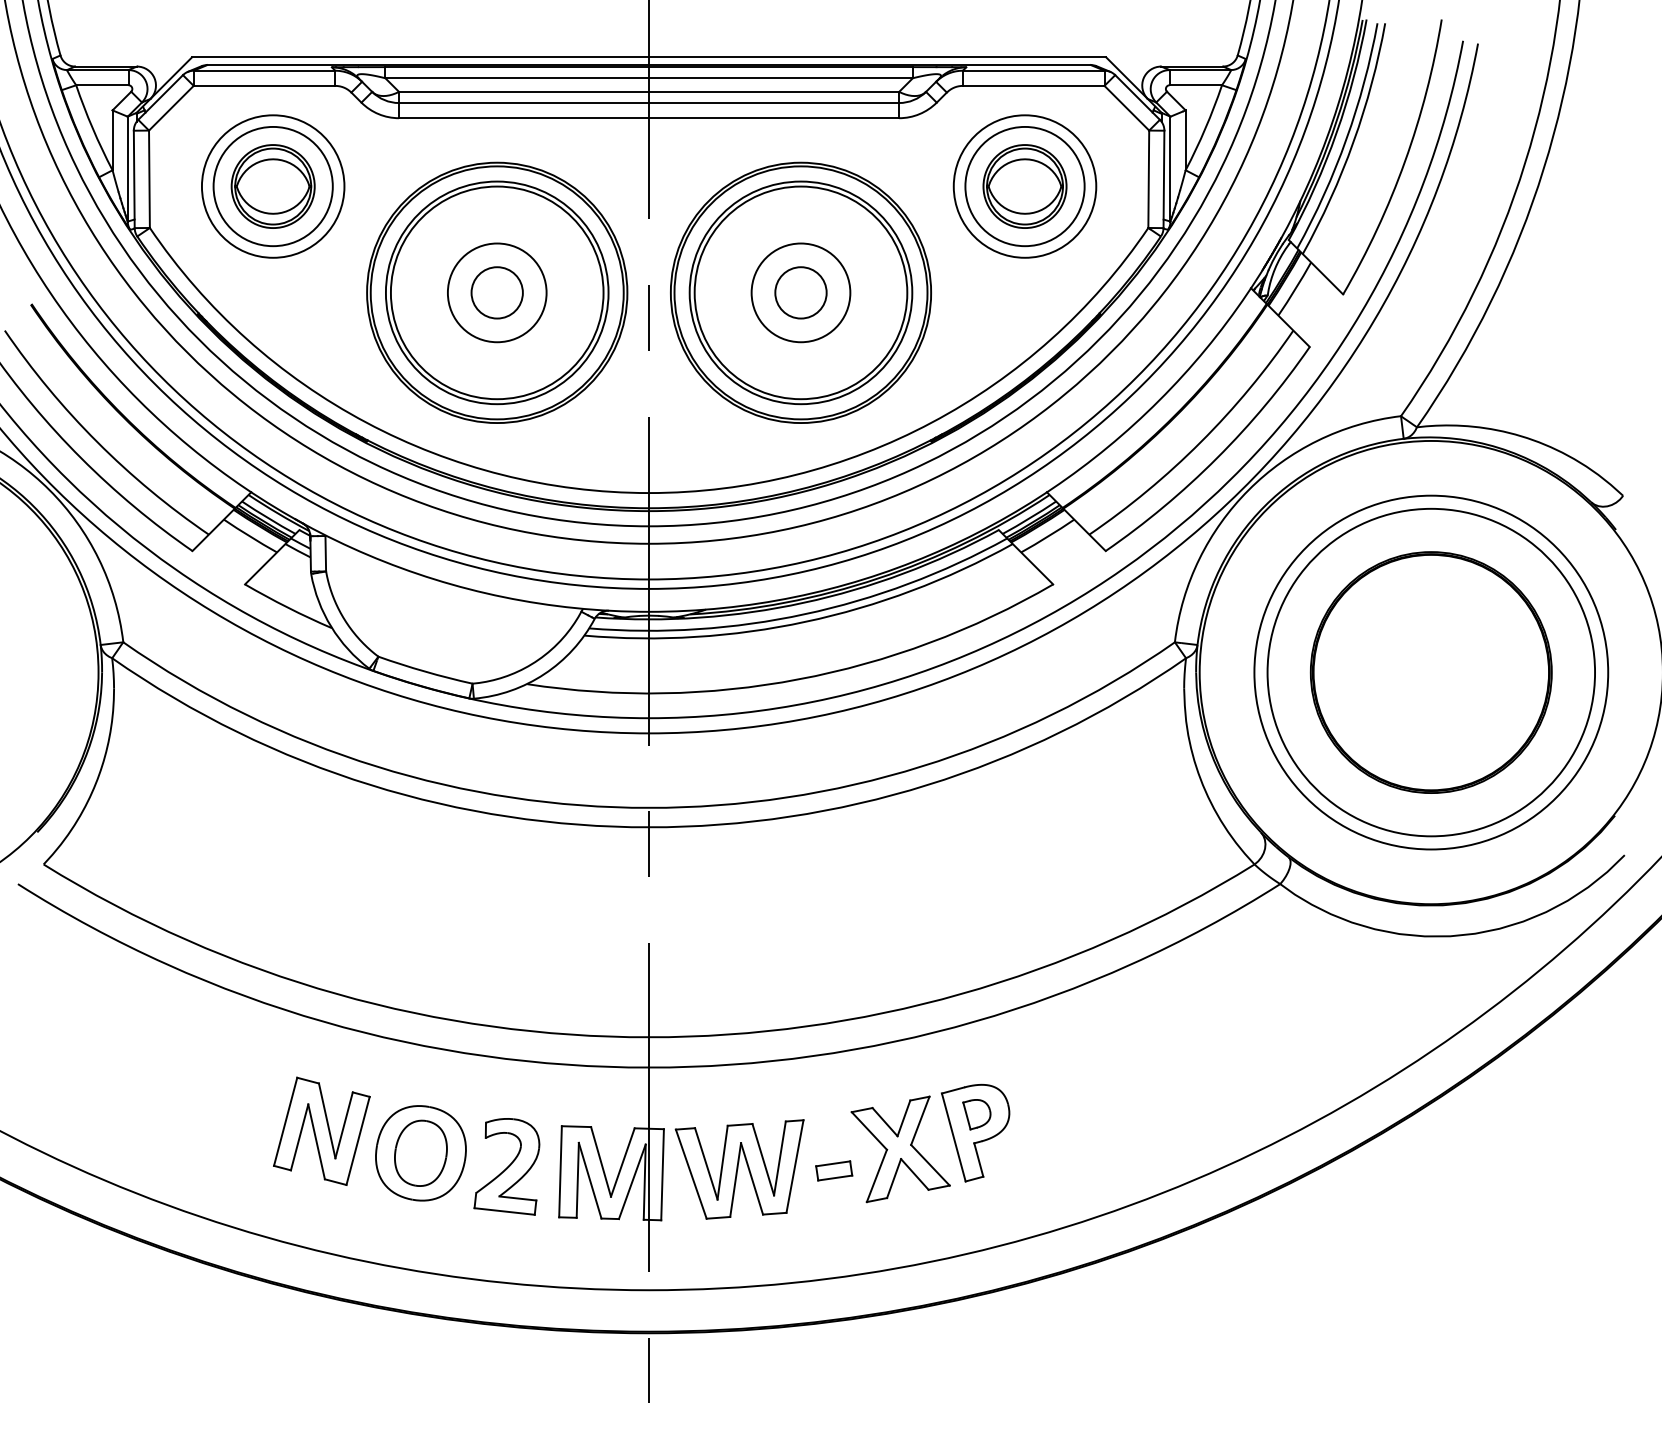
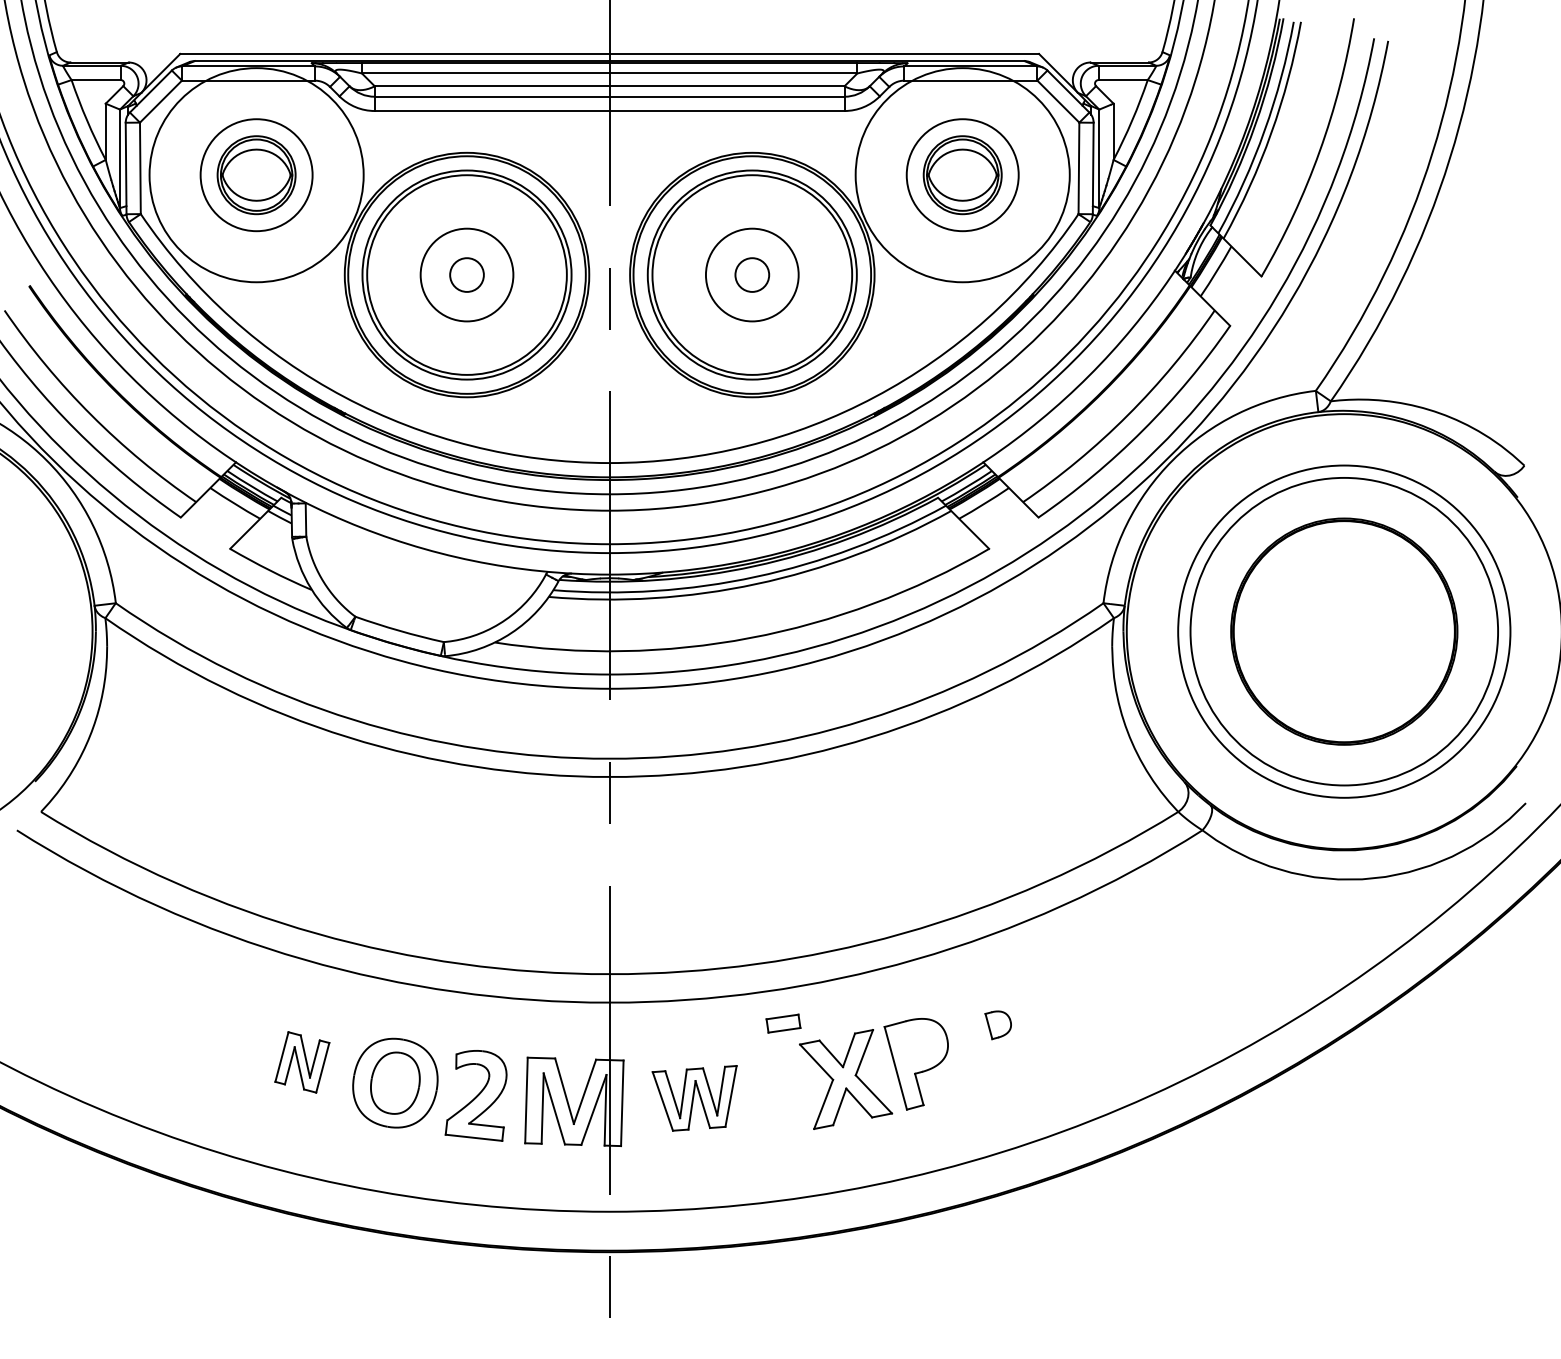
circle: (272, 186) -> (255, 175), size x1.6
circle: (1024, 186) -> (962, 175), size x1.6
circle: (496, 292) -> (466, 274), size x0.7
circle: (800, 292) -> (751, 274), size x0.7
part: (976, 1114) -> (997, 1025), moved
part: (321, 1130) -> (301, 1061), size x0.6
part: (739, 1169) -> (694, 1098), size x0.7
part: (834, 1170) -> (783, 1023), moved

